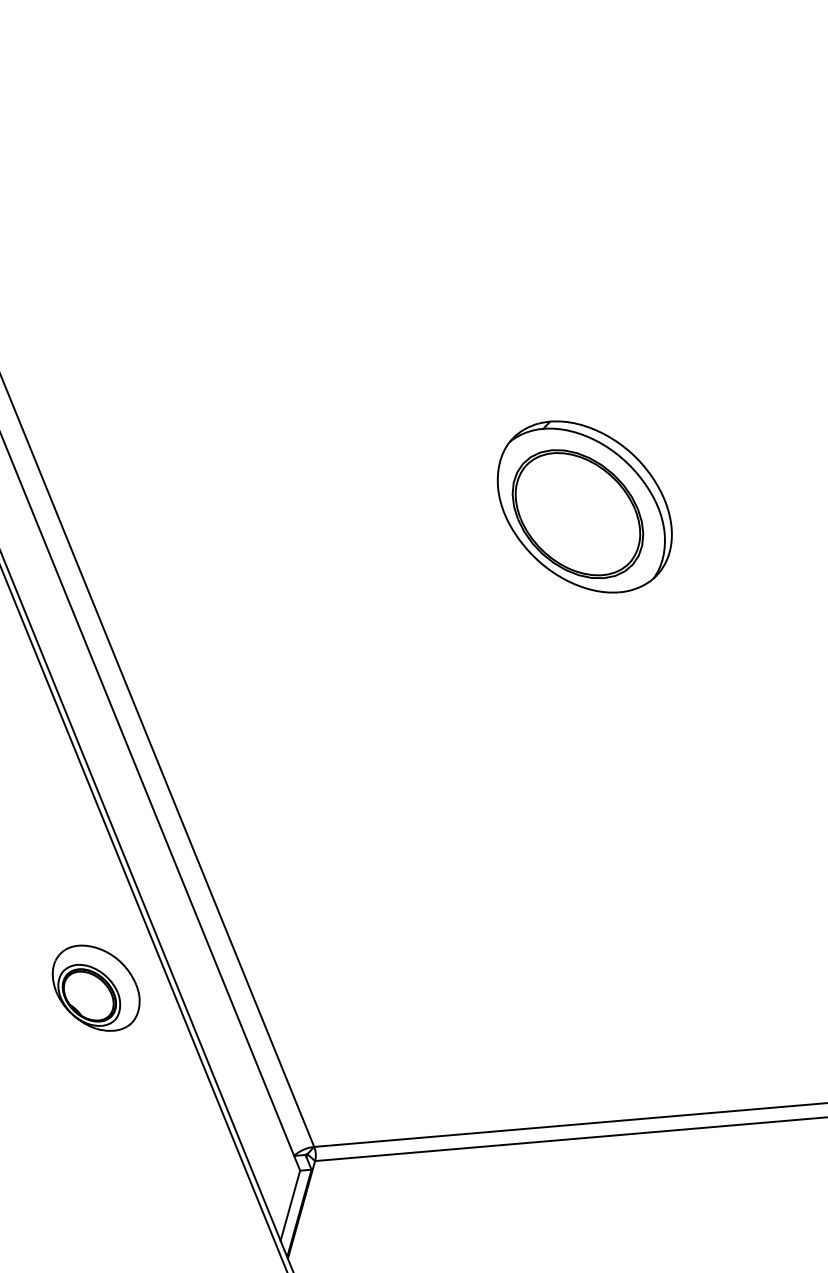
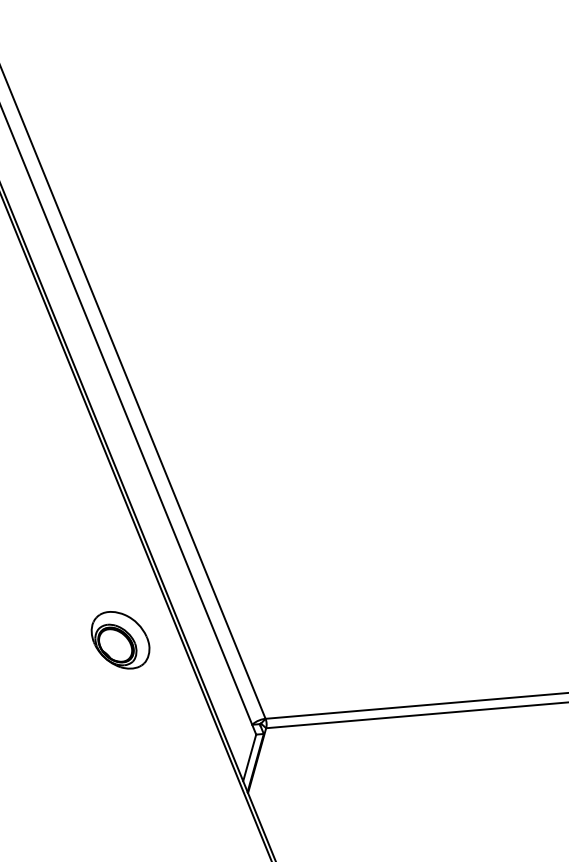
part: (584, 505) -> (445, 292), removed
part: (96, 988) -> (120, 640), moved

